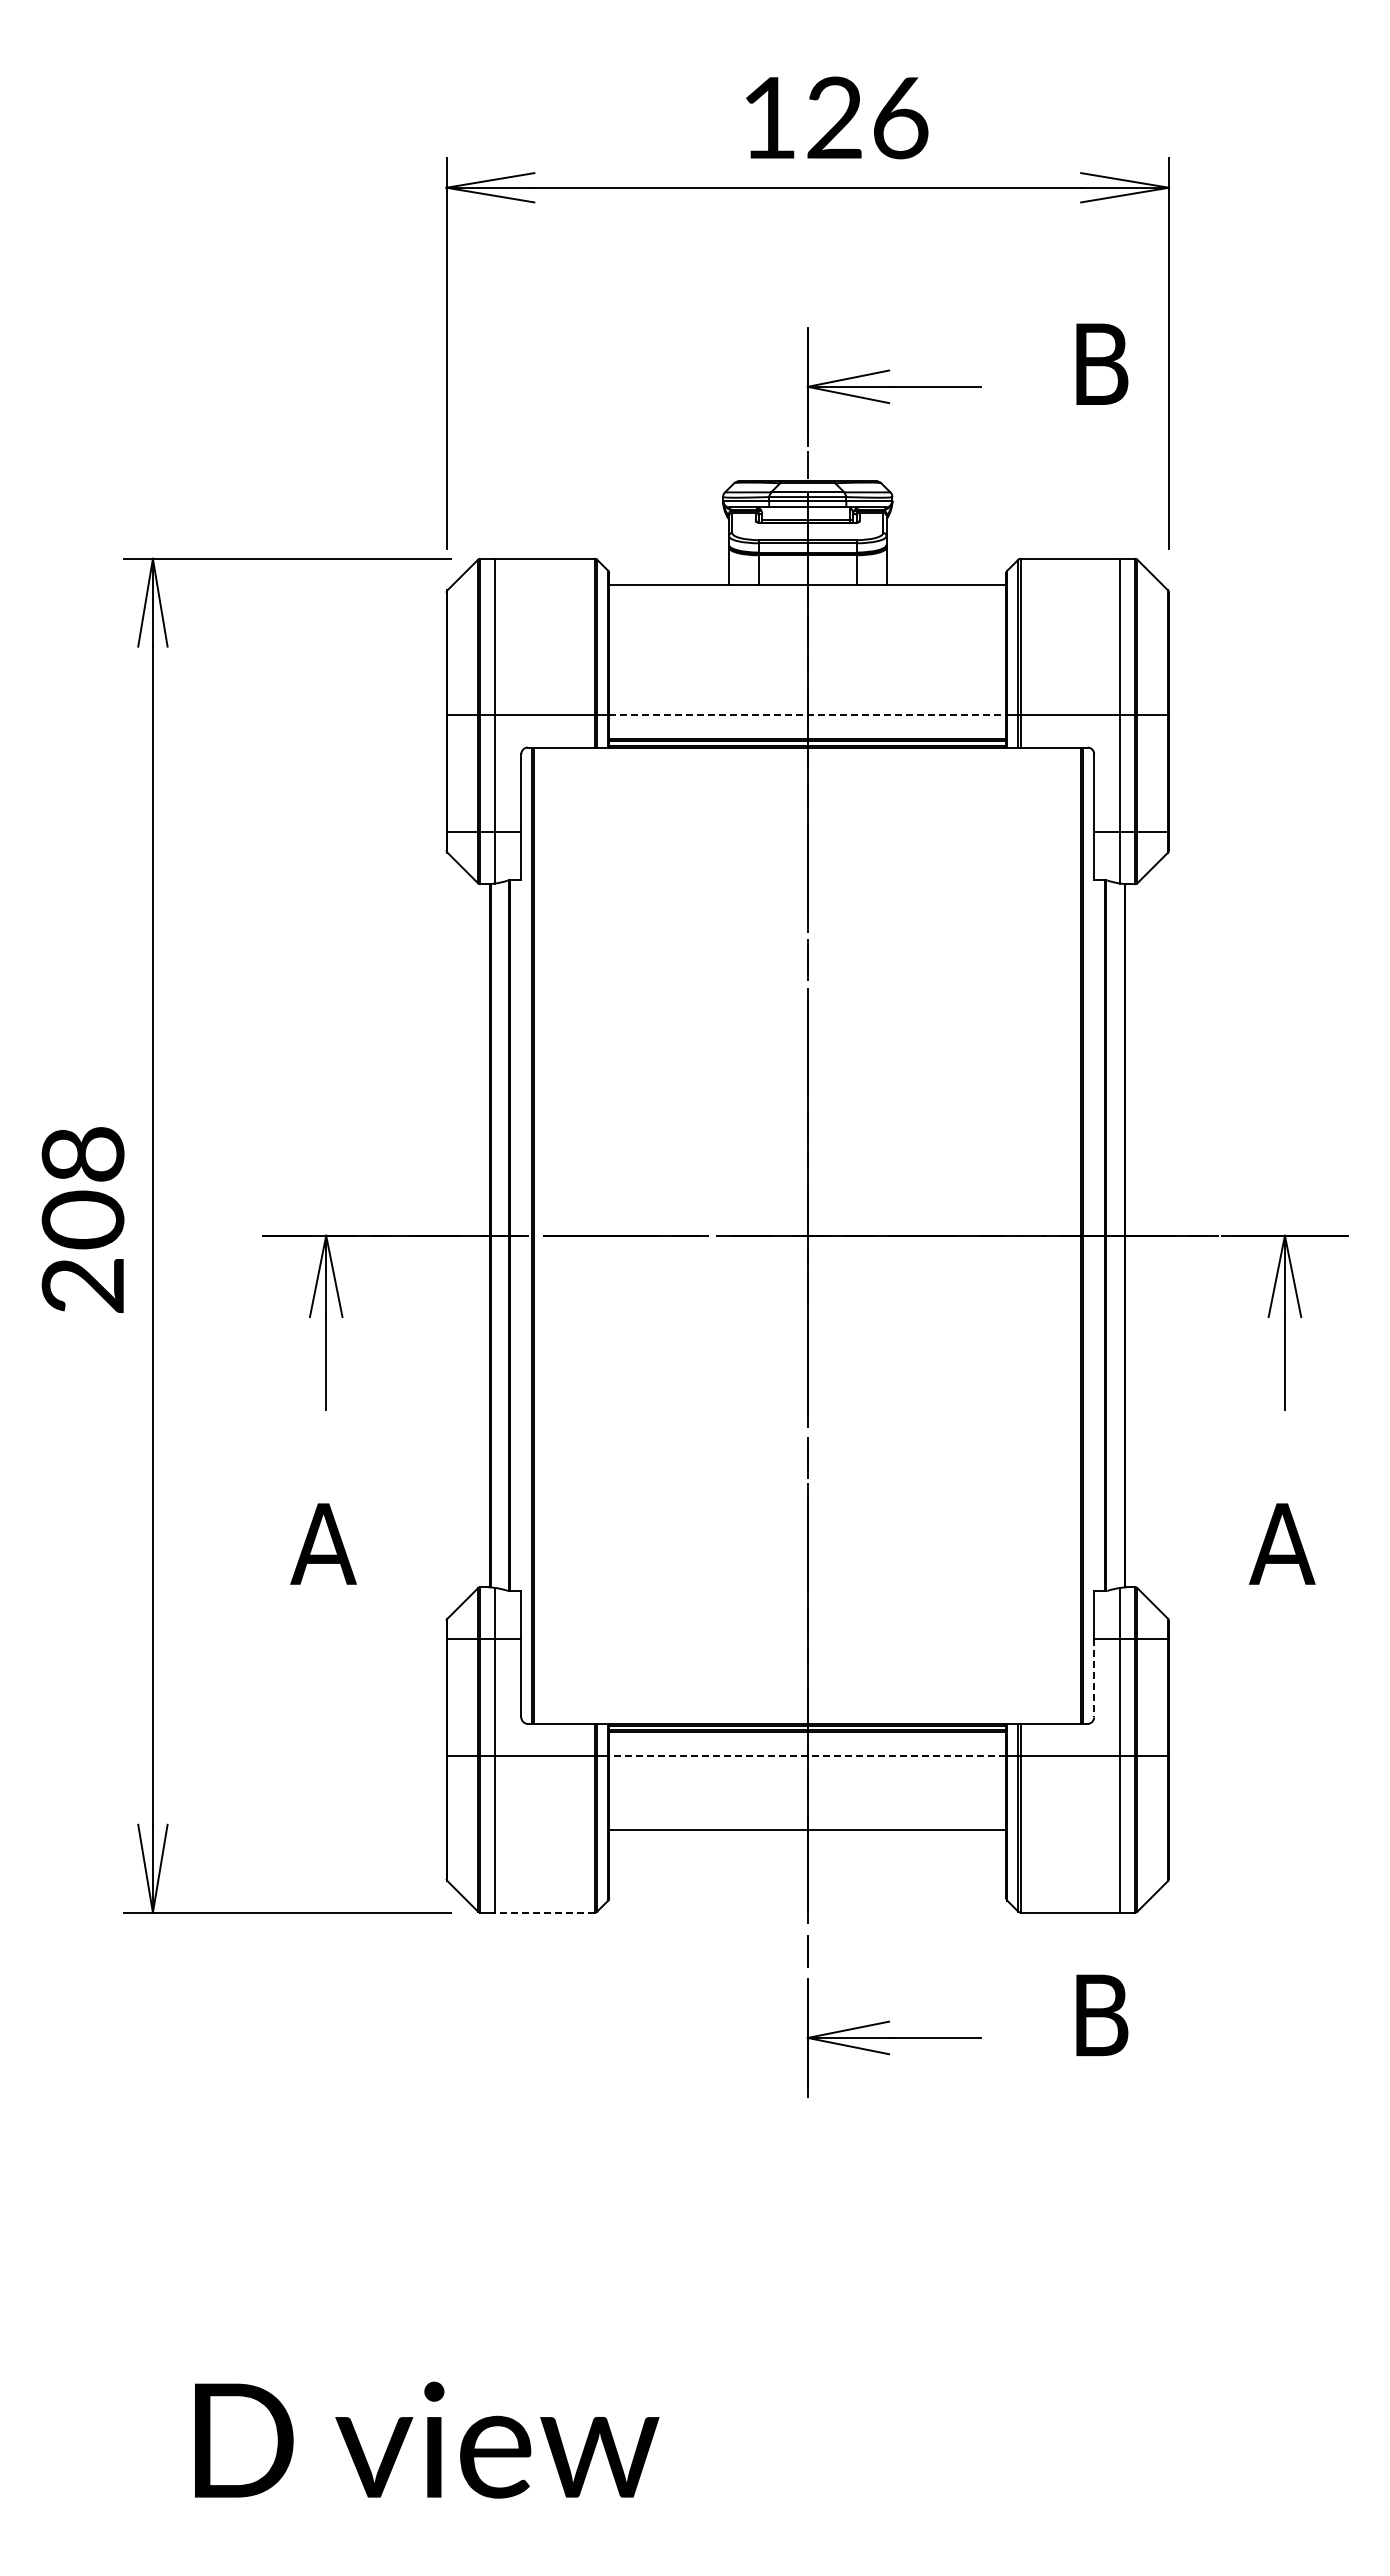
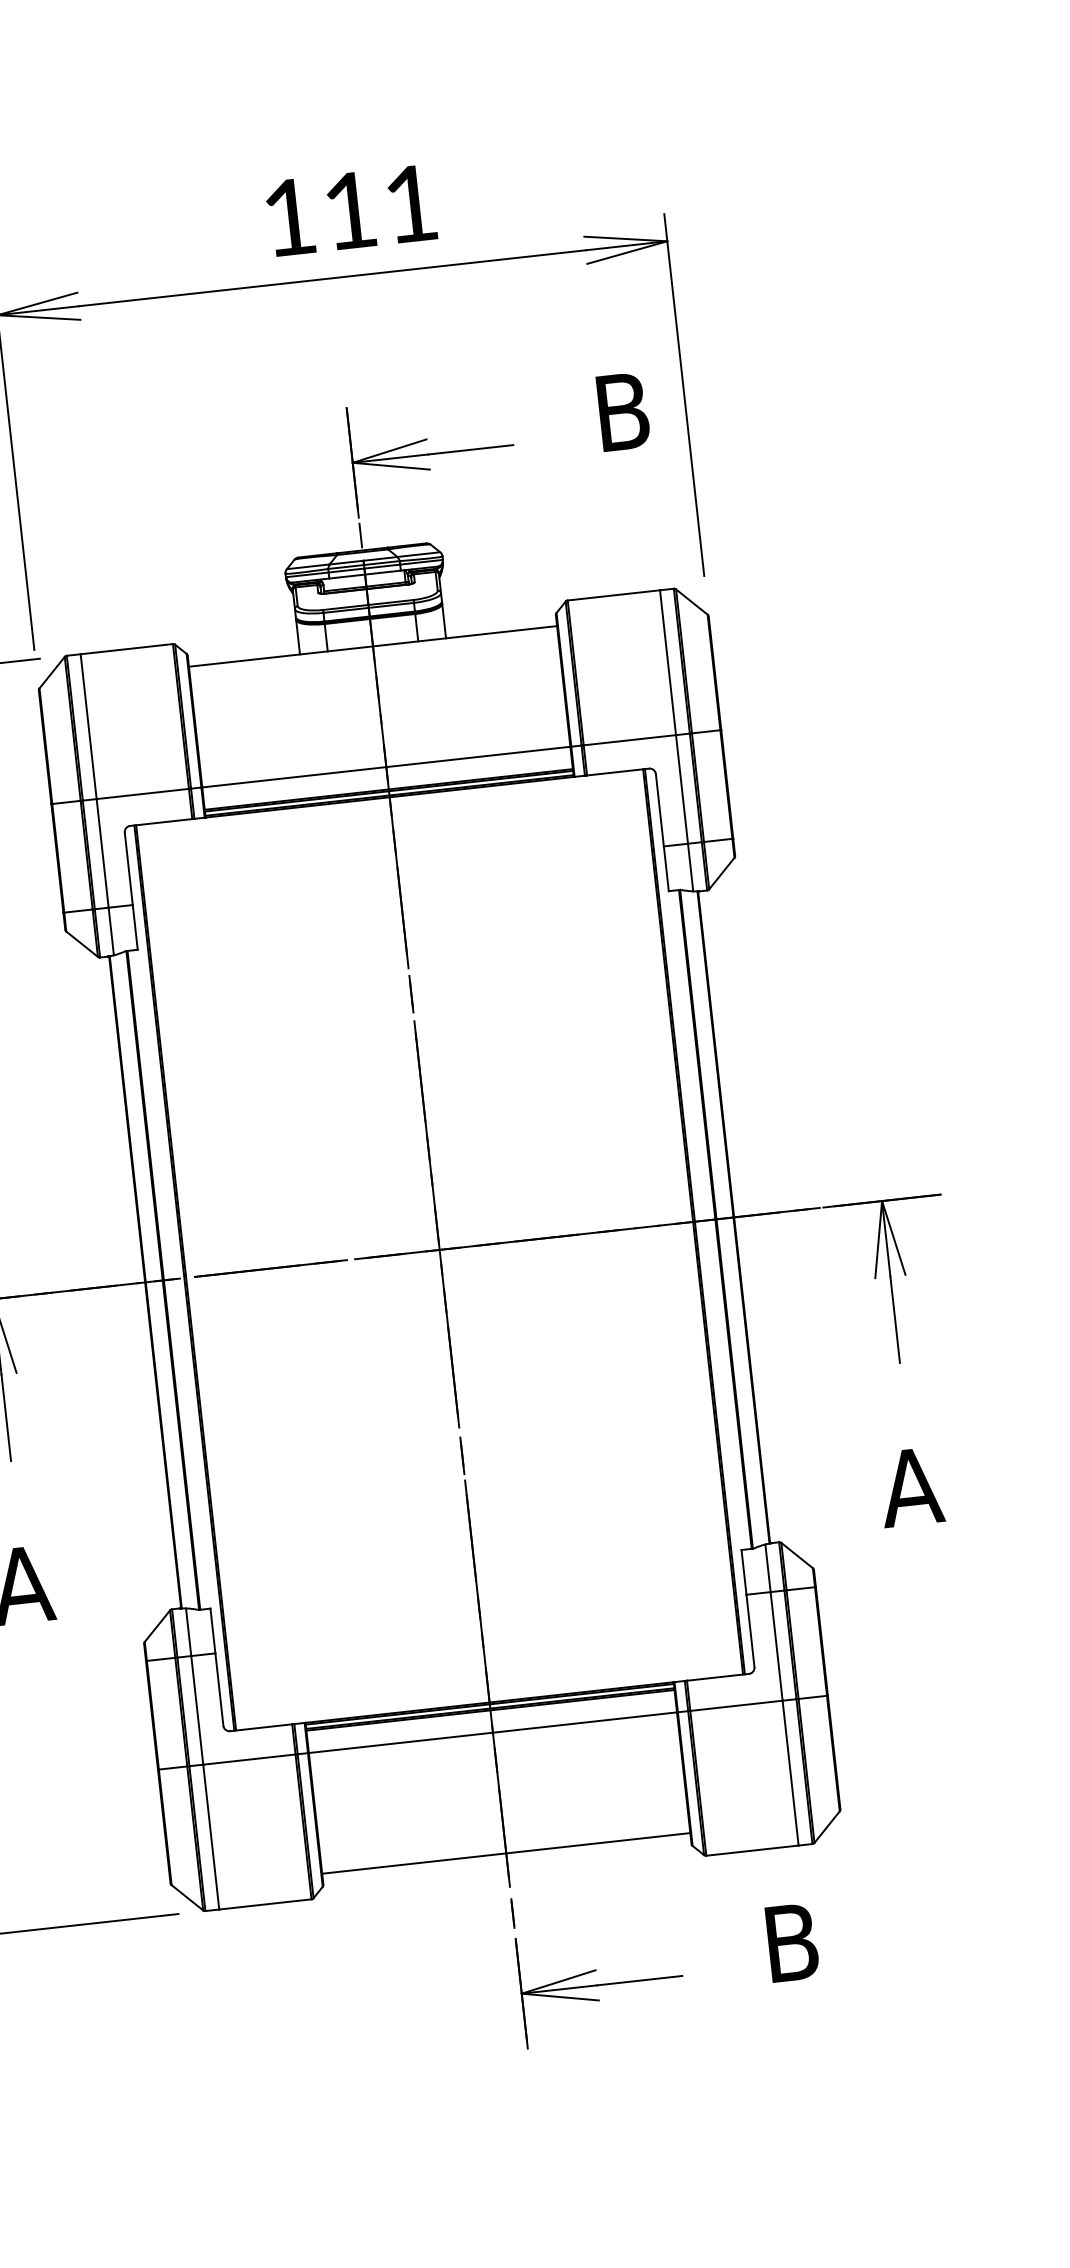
text: (867, 117) -> (380, 207), 126 -> 111
line: (807, 715) -> (386, 767), dashed -> solid
line: (1094, 1678) -> (750, 1631), dashed -> solid
line: (807, 1756) -> (492, 1732), dashed -> solid
line: (807, 1829) -> (506, 1853), moved
line: (545, 1912) -> (265, 1904), dashed -> solid

